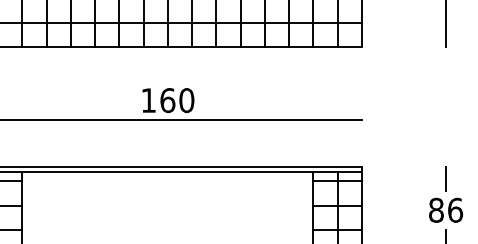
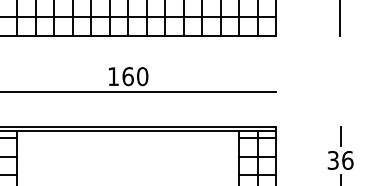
text: (436, 209) -> (333, 159), 86 -> 36

